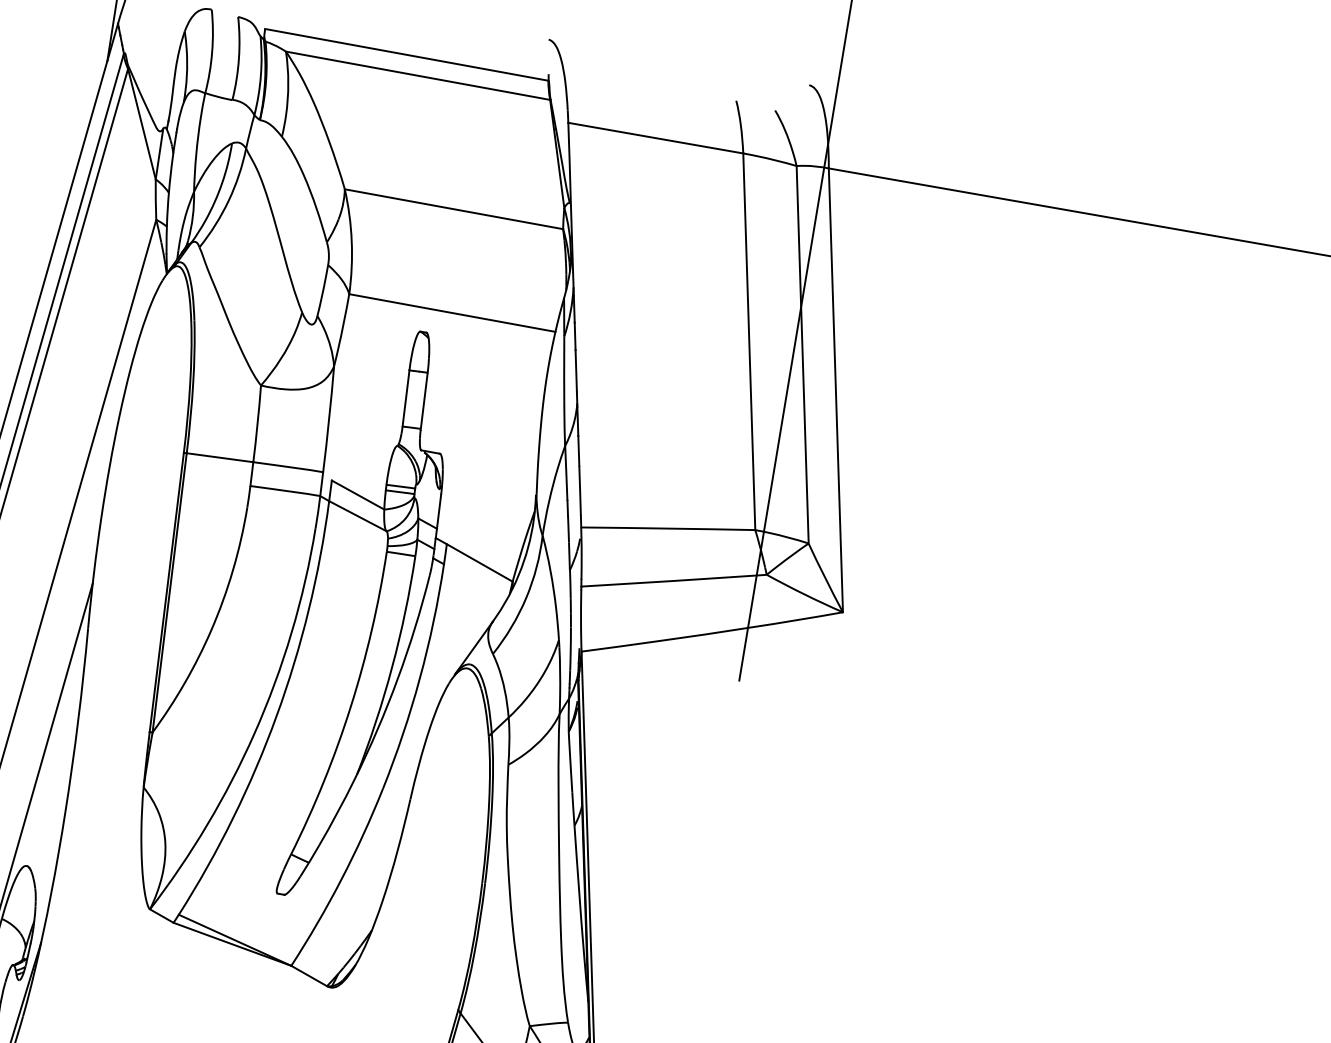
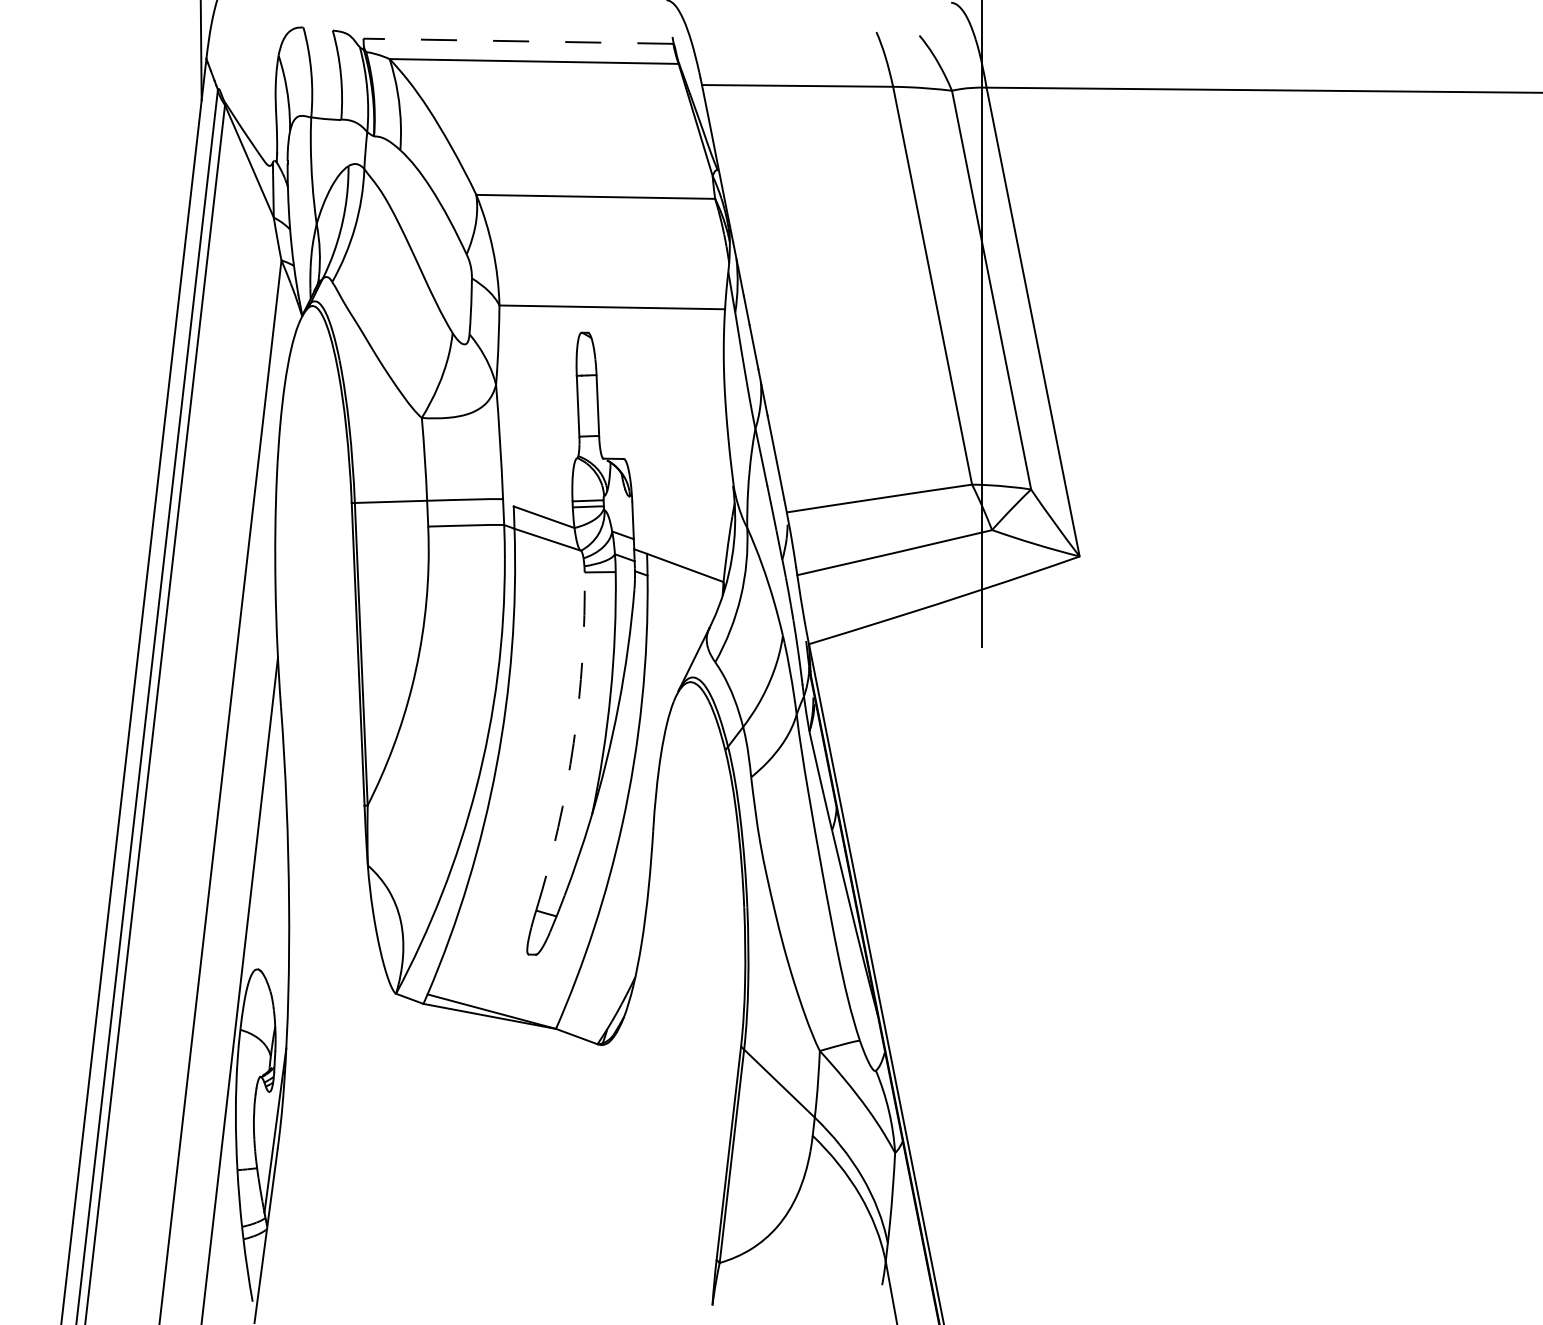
line: (406, 55) -> (518, 41), solid -> dashed
arc: (350, 706) -> (573, 743), solid -> dashed

